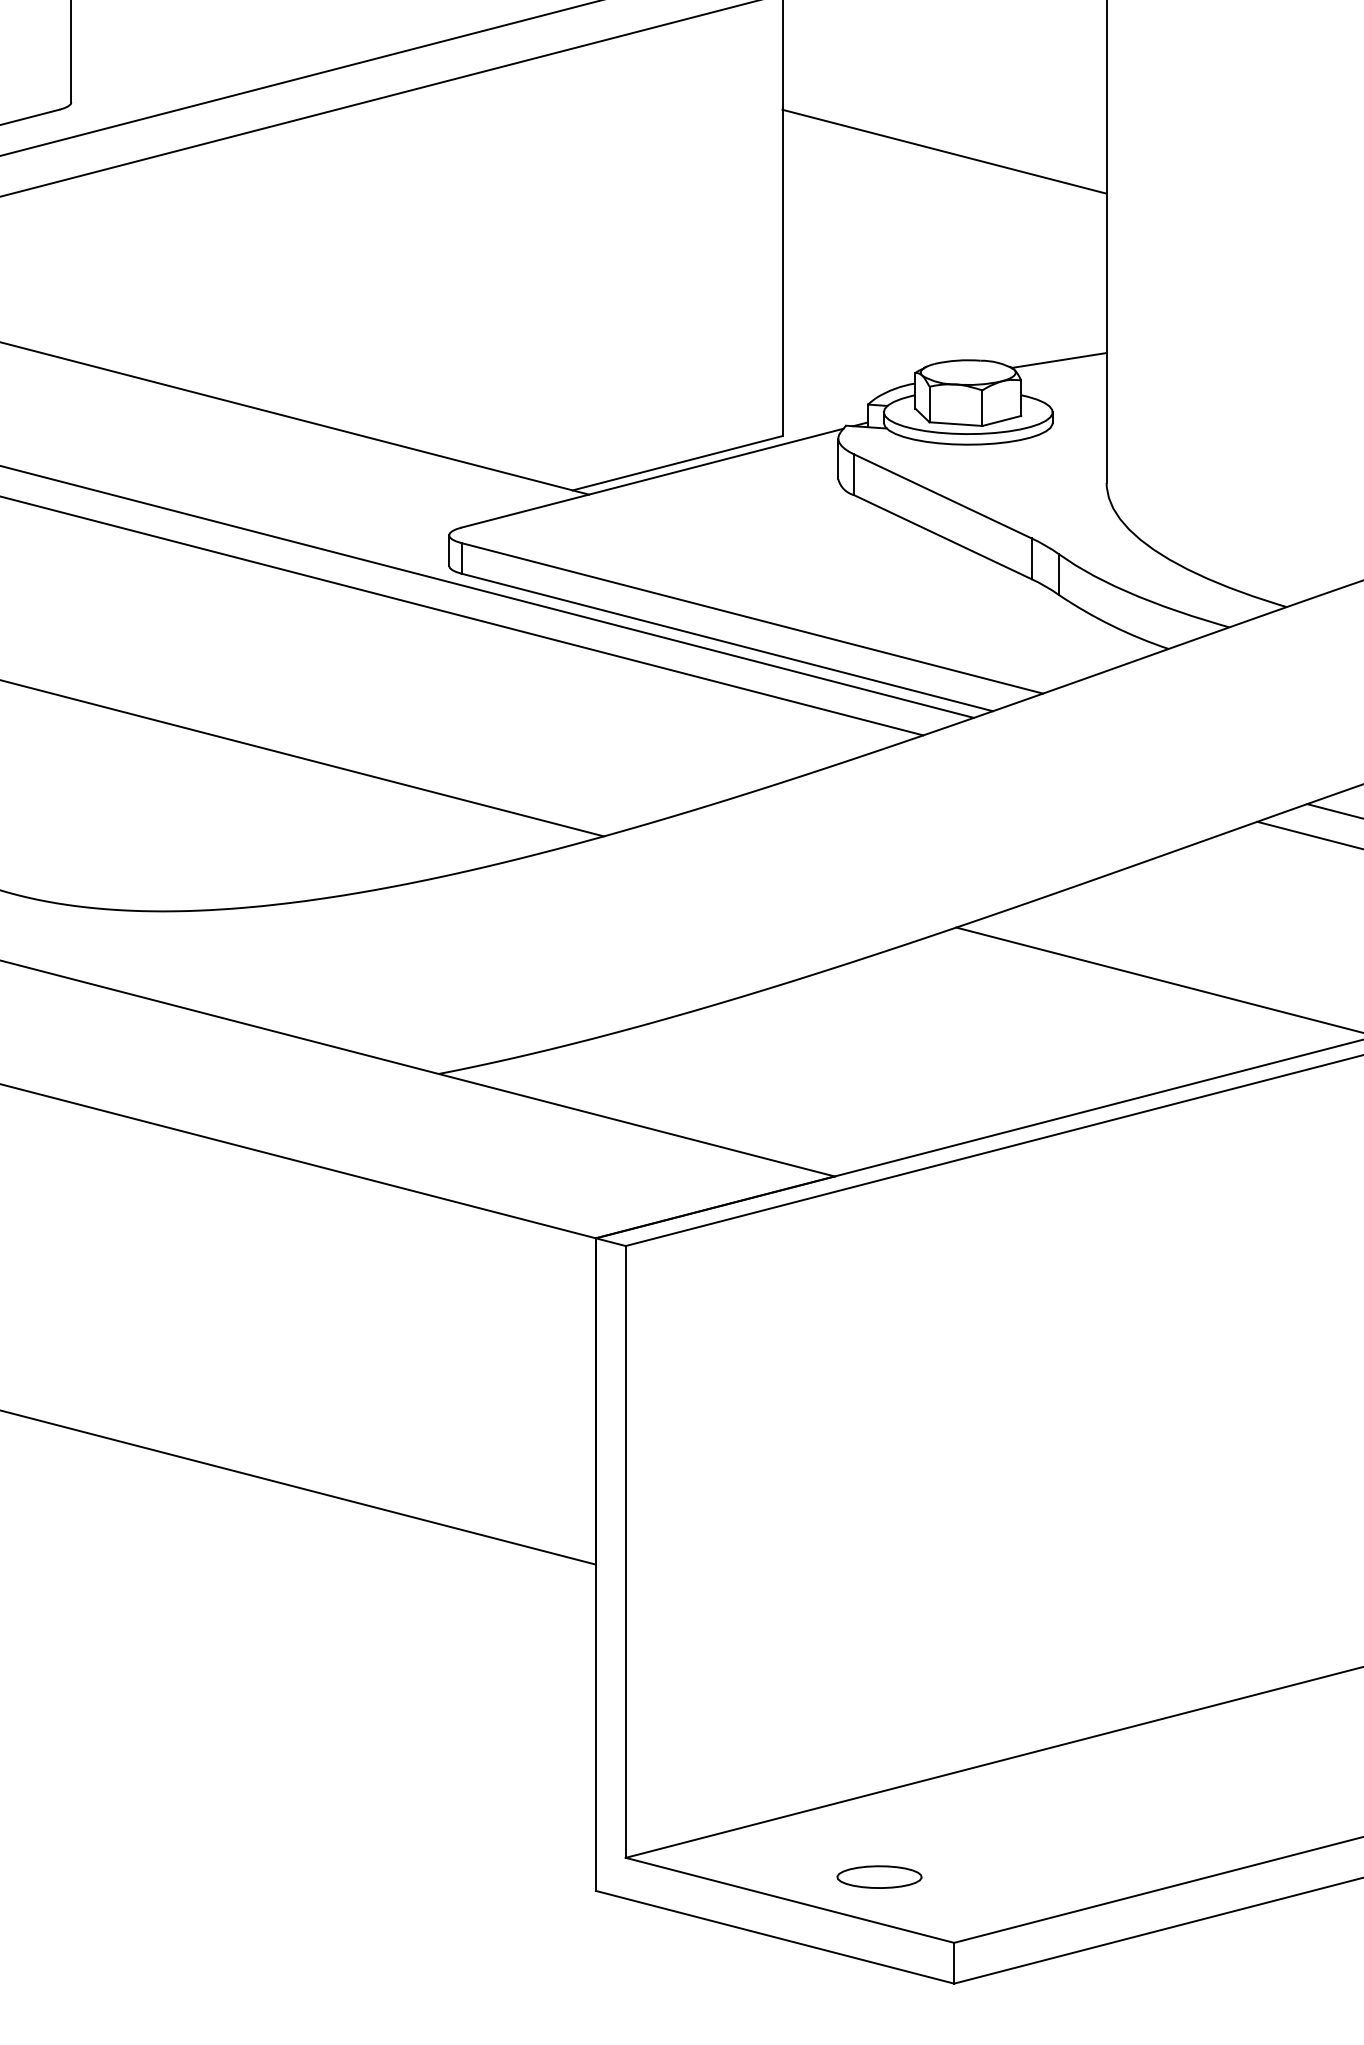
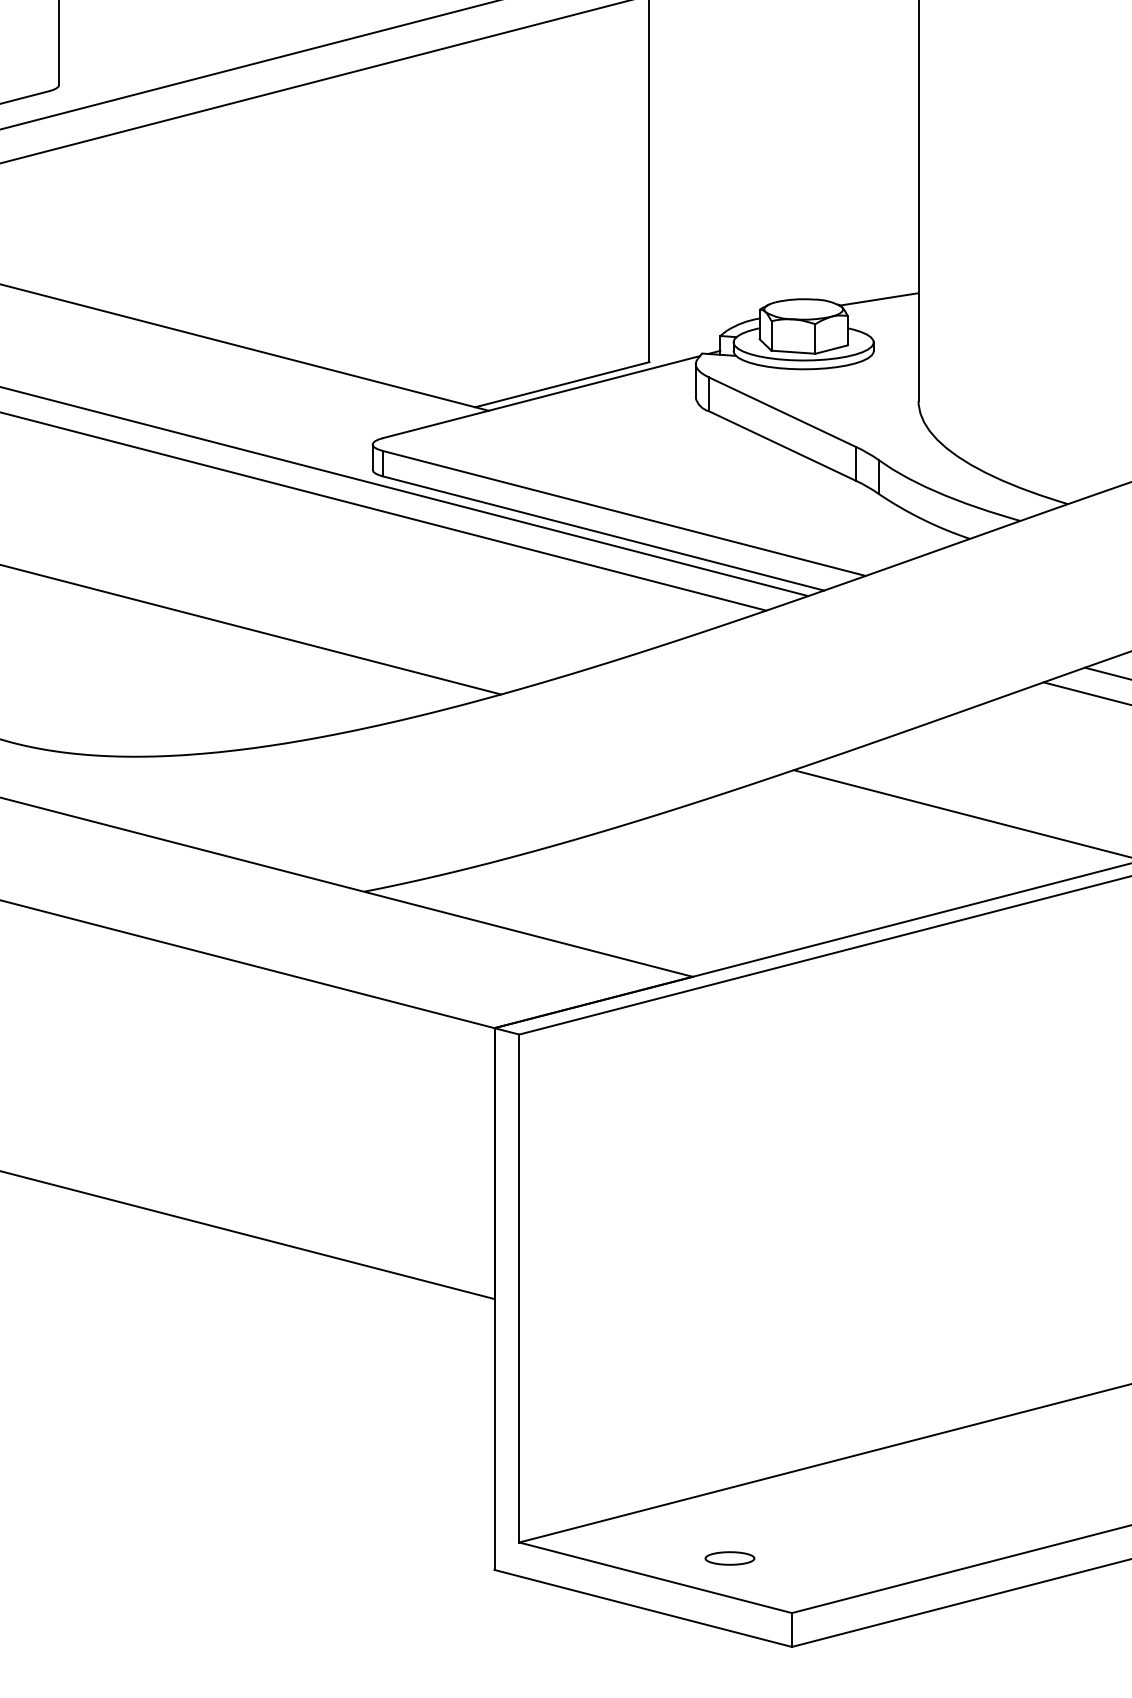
line: (944, 151) -> (783, 125), removed
part: (879, 1876) -> (729, 1557), size x0.7

